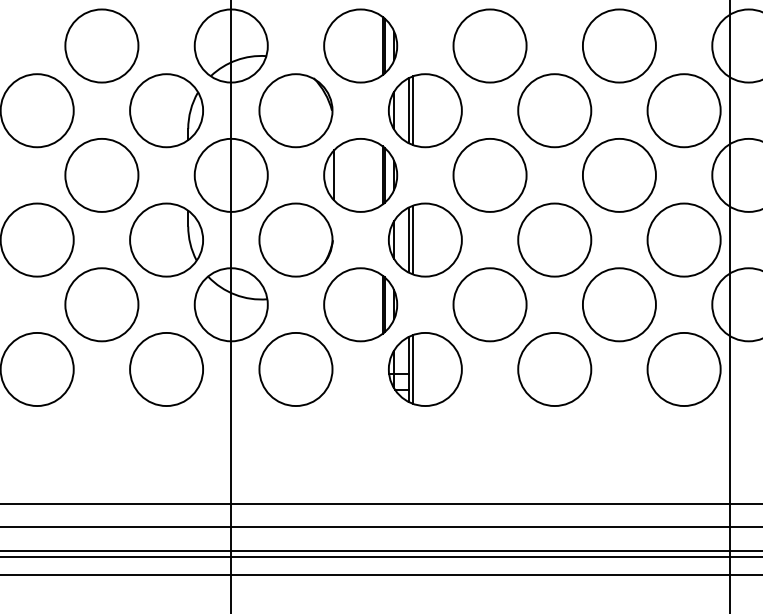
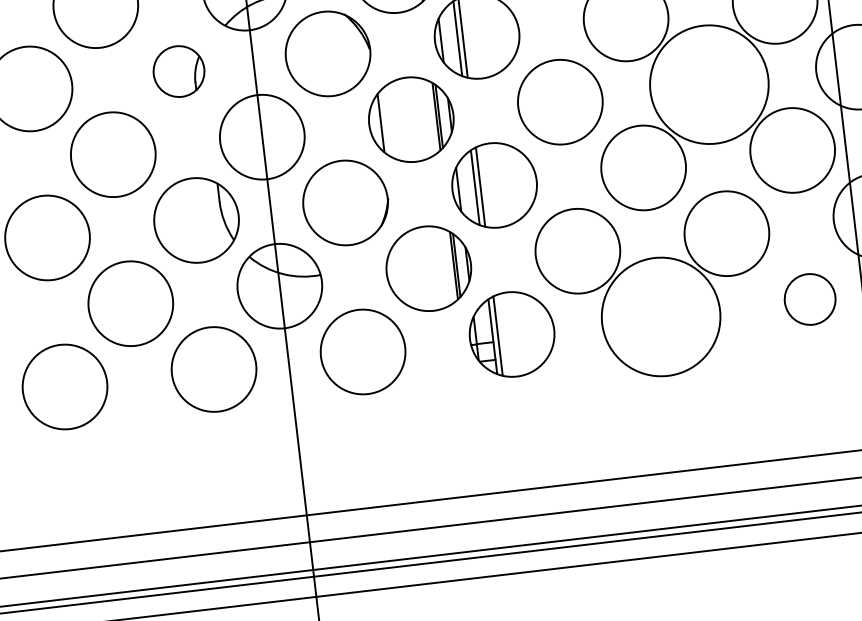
part: (166, 110) -> (178, 71), size x0.6
circle: (618, 174) -> (708, 83), size x1.4
circle: (554, 369) -> (660, 317), size x1.4
circle: (683, 369) -> (809, 299), size x0.6

